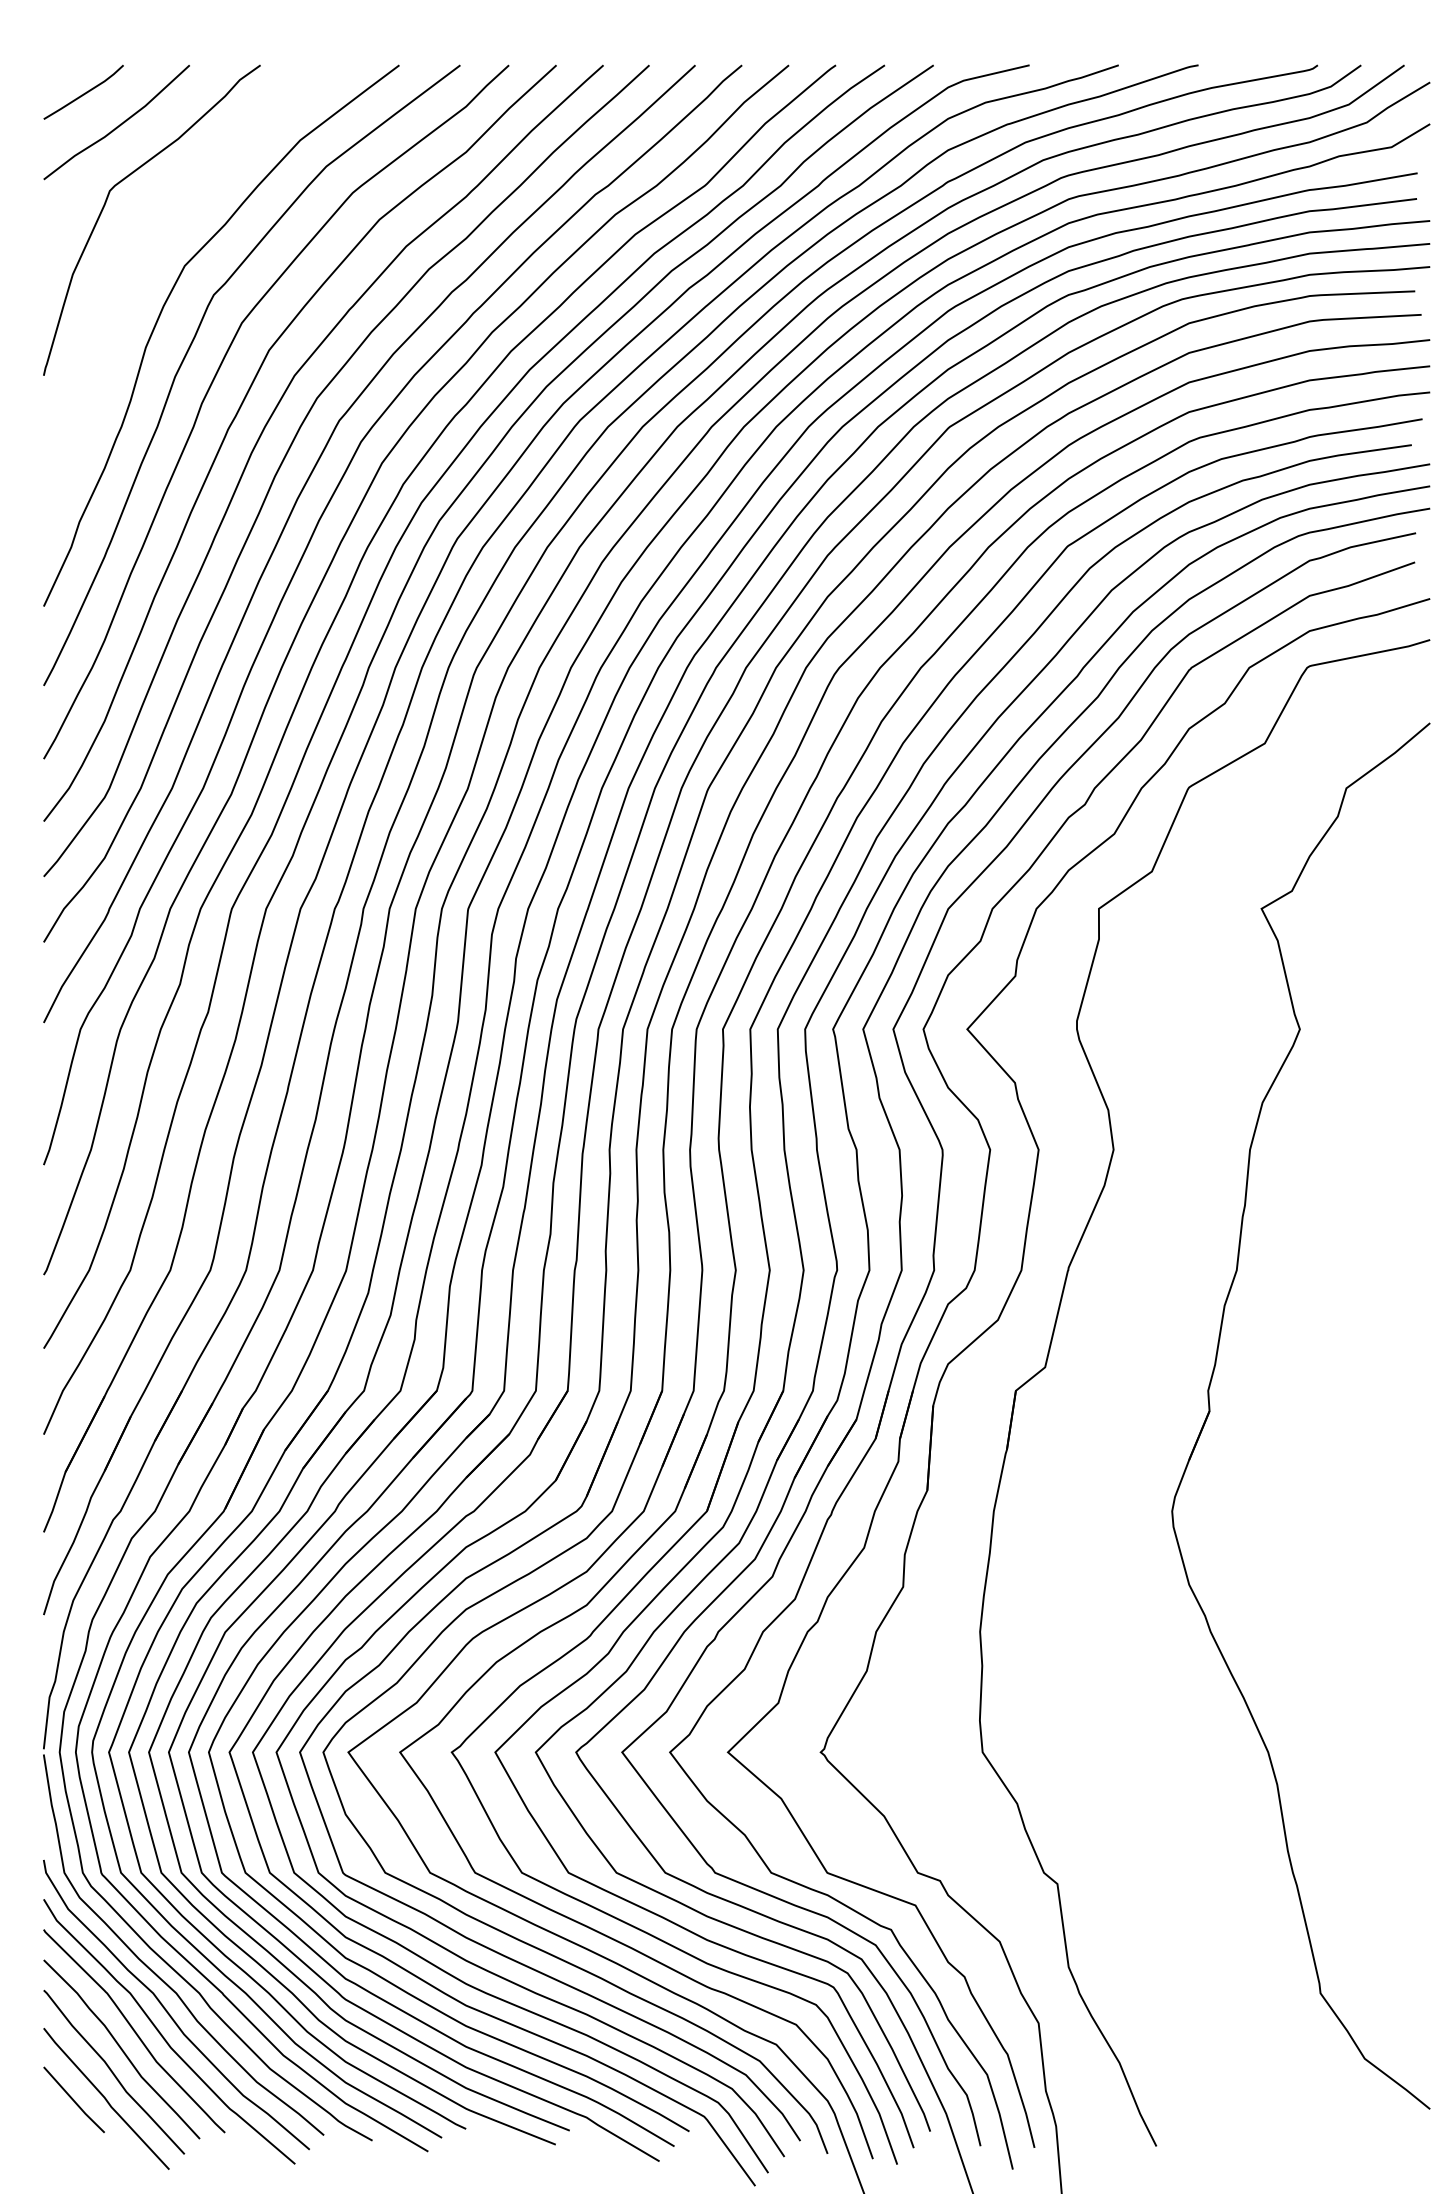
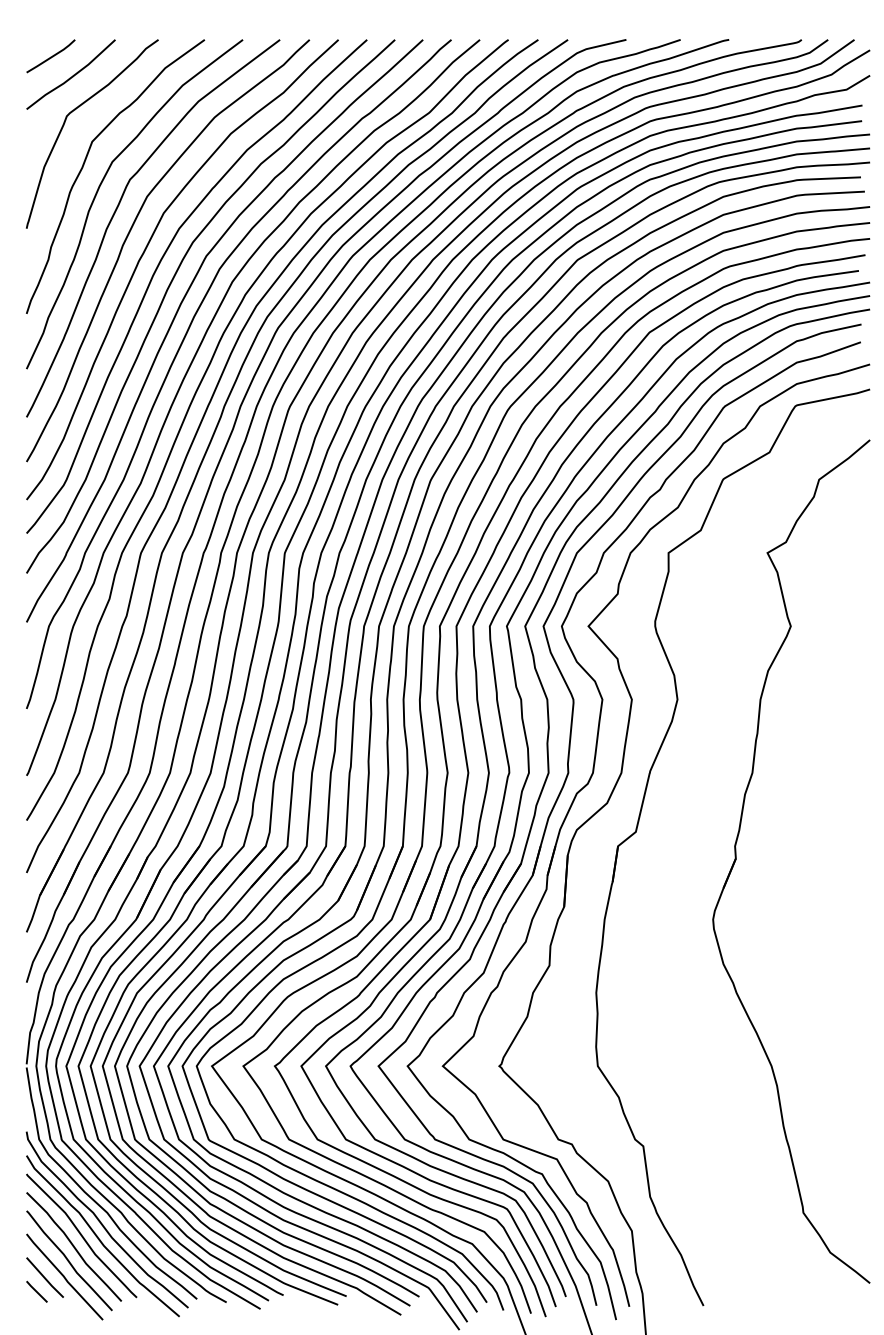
curve: (138, 271) -> (84, 165), added
line: (59, 2122) -> (36, 1291), added

